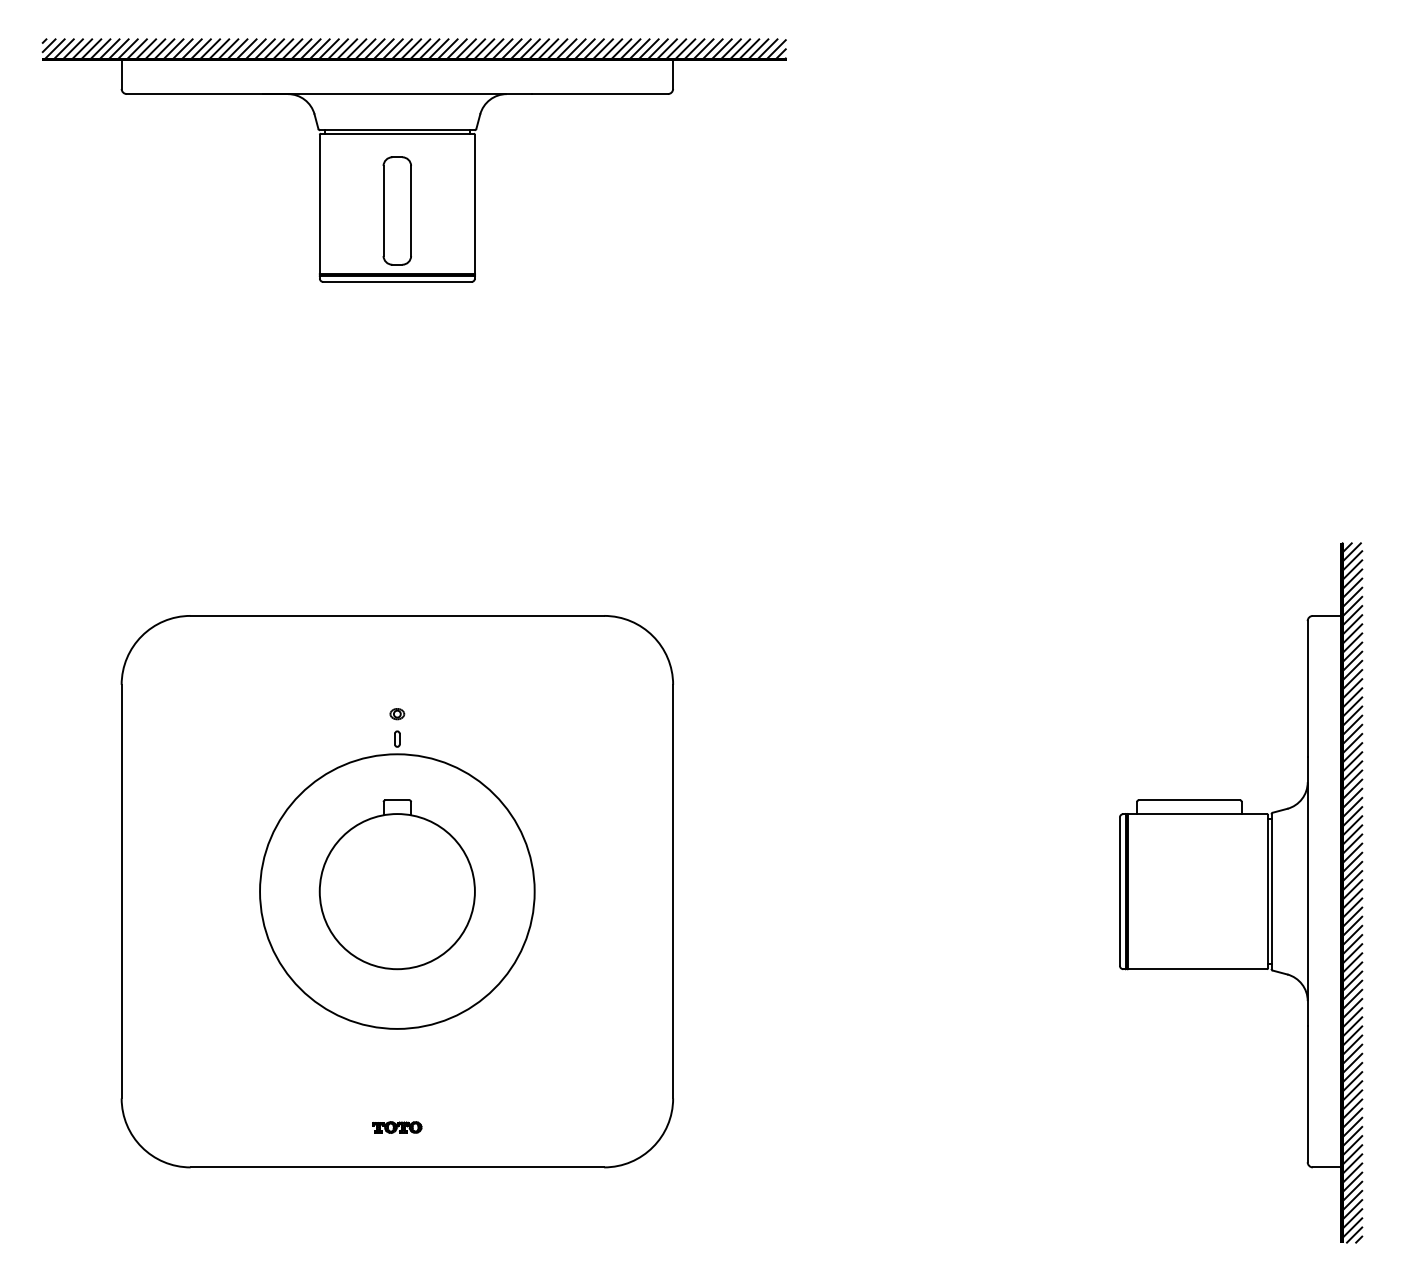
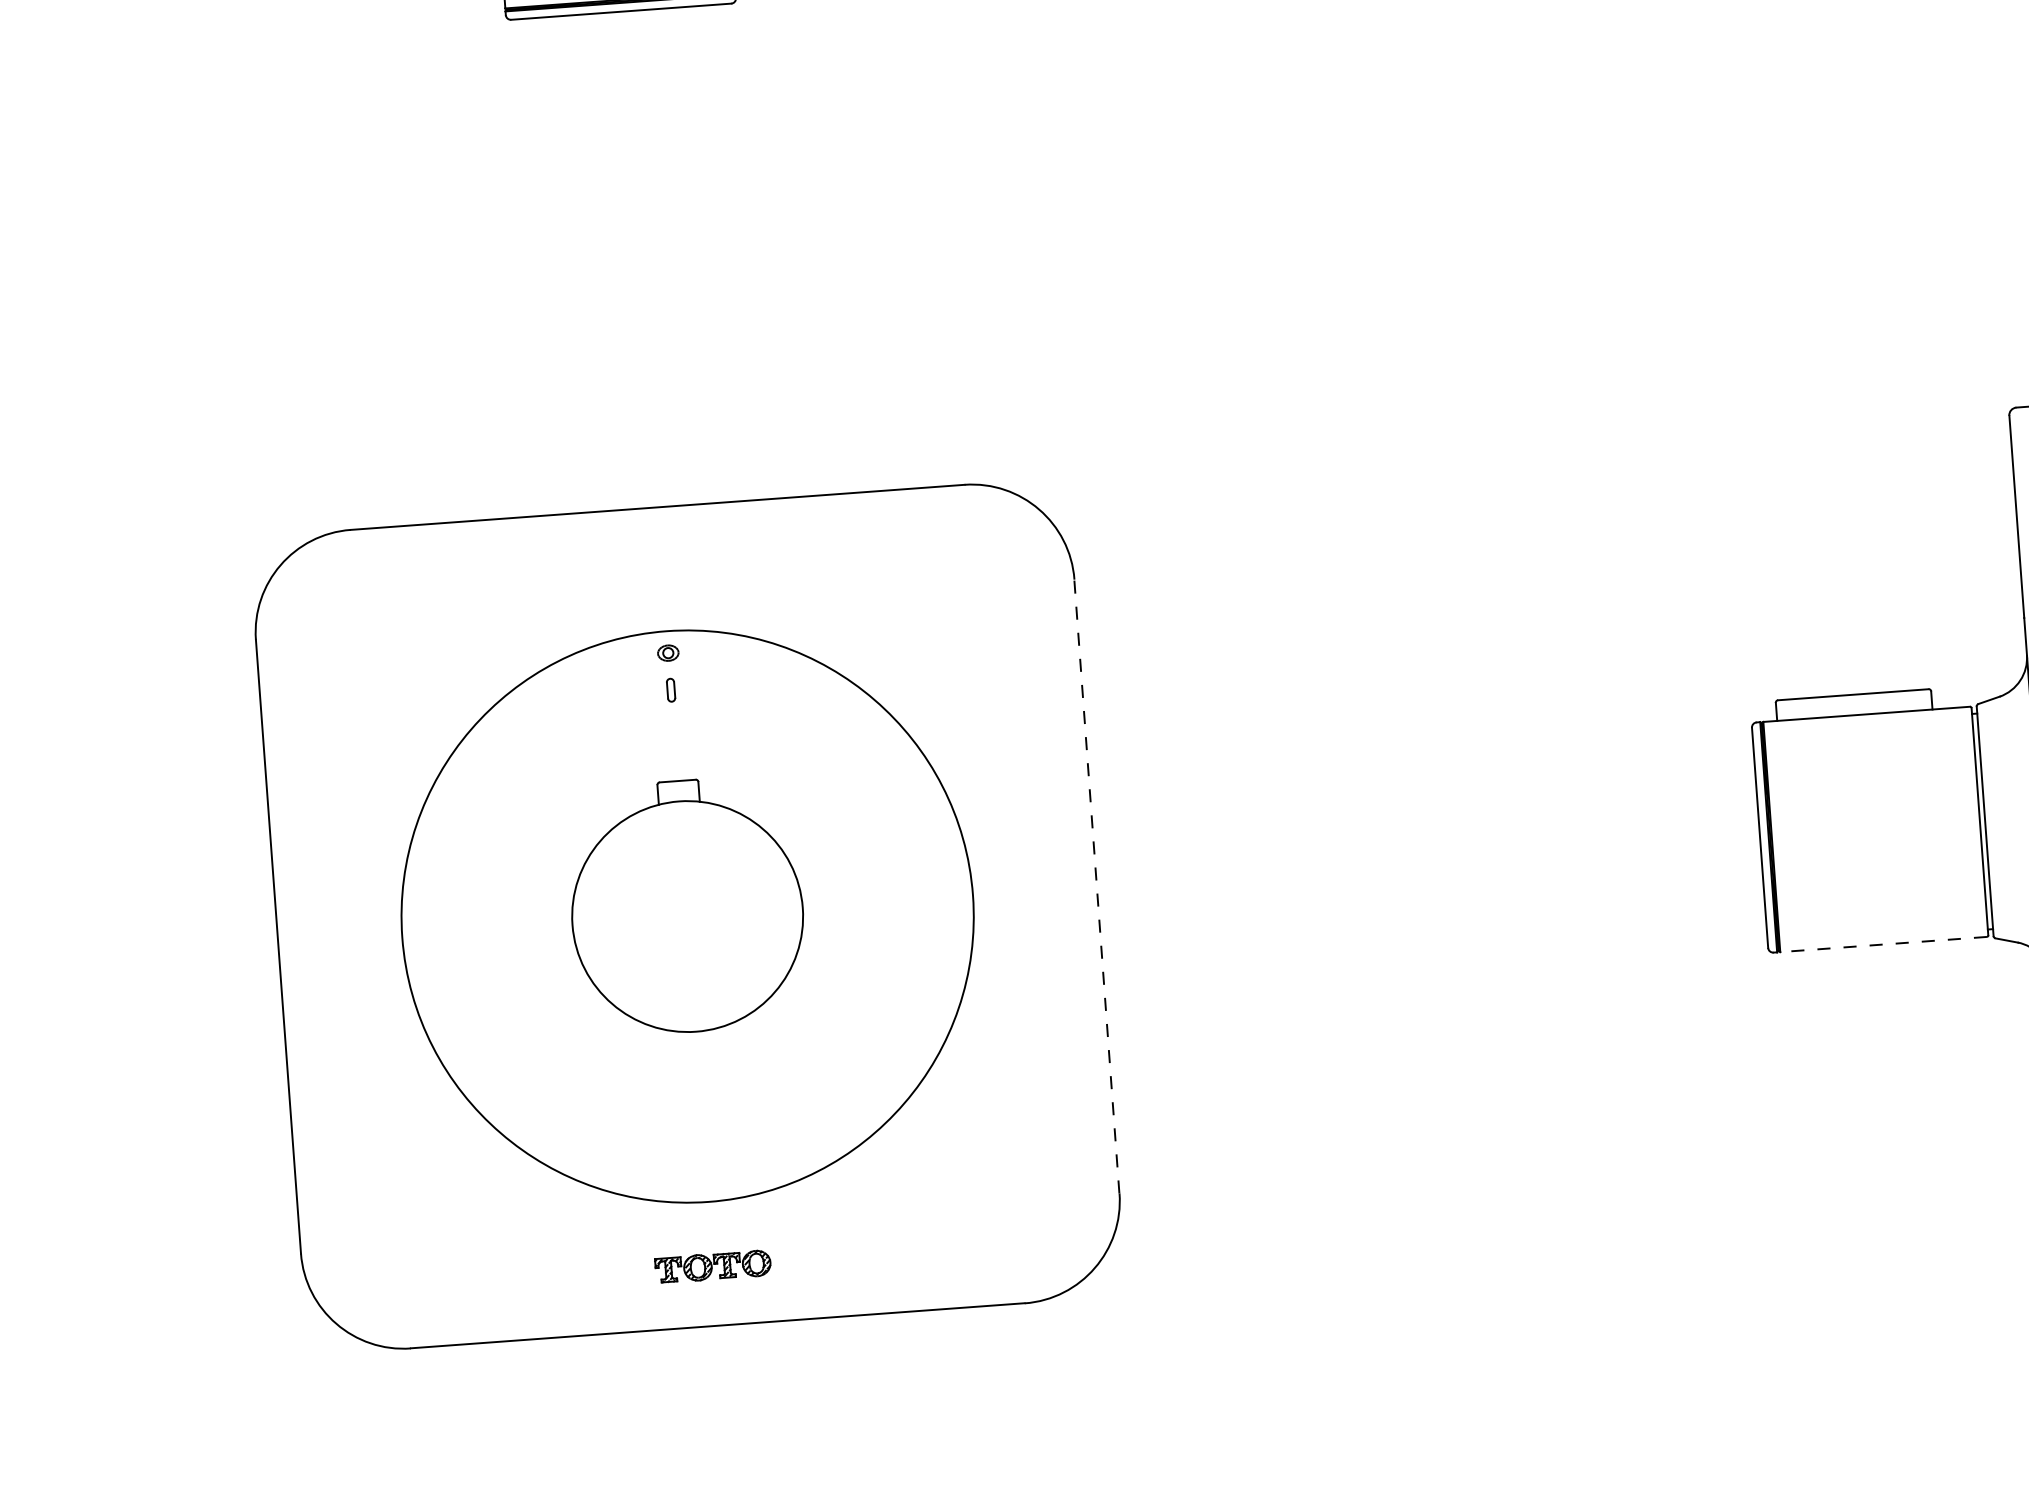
circle: (397, 891) -> (687, 916), size x1.4
line: (673, 891) -> (1097, 886), solid -> dashed
line: (1197, 969) -> (1883, 944), solid -> dashed
part: (397, 1127) -> (713, 1266), size x1.6

